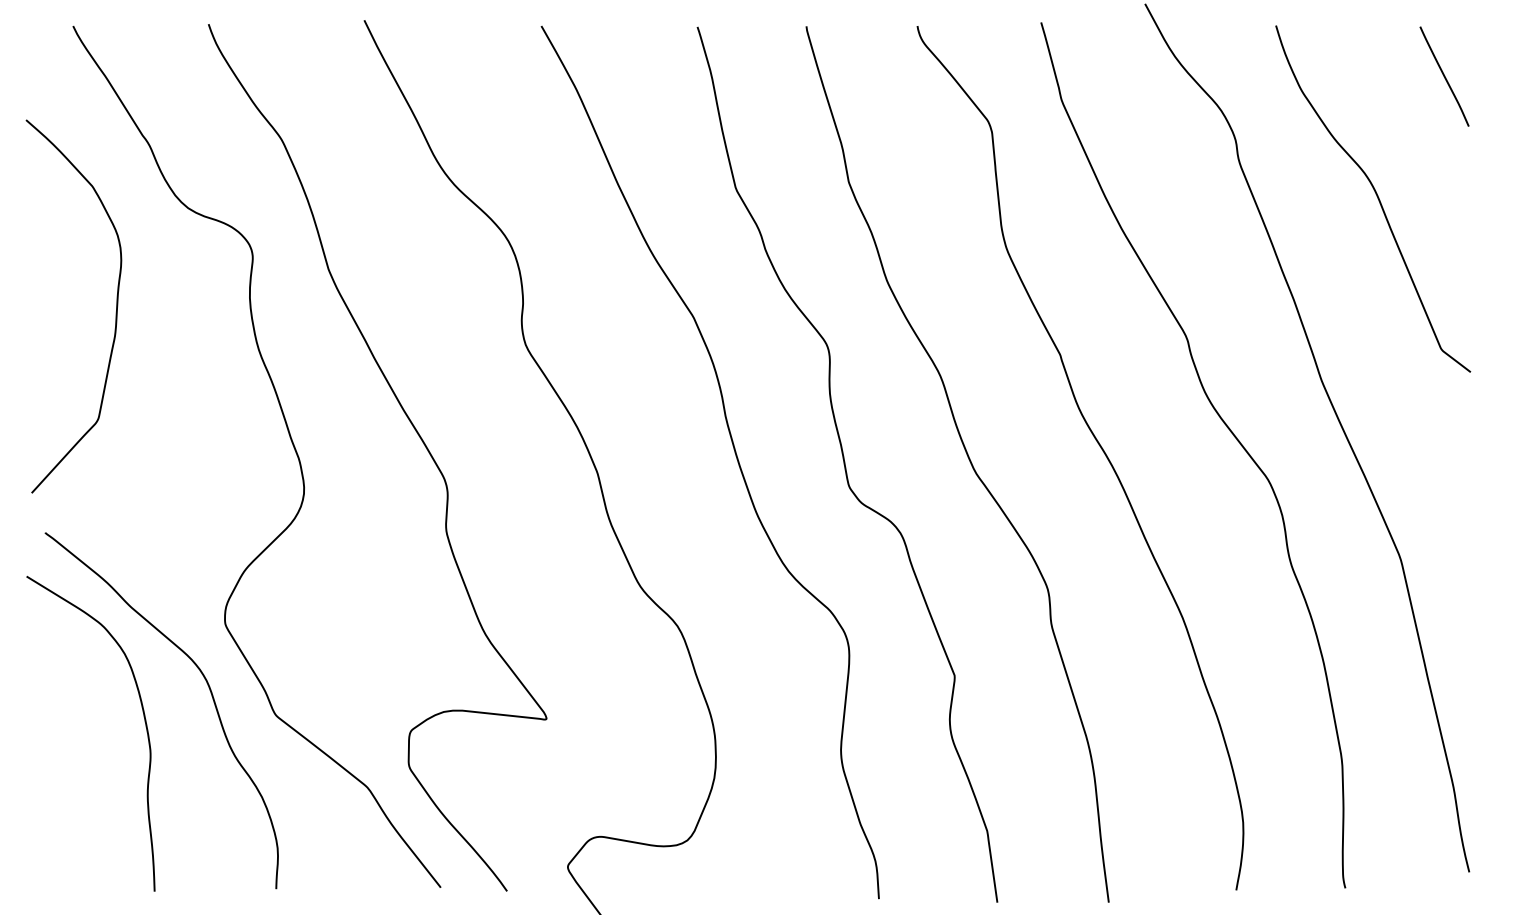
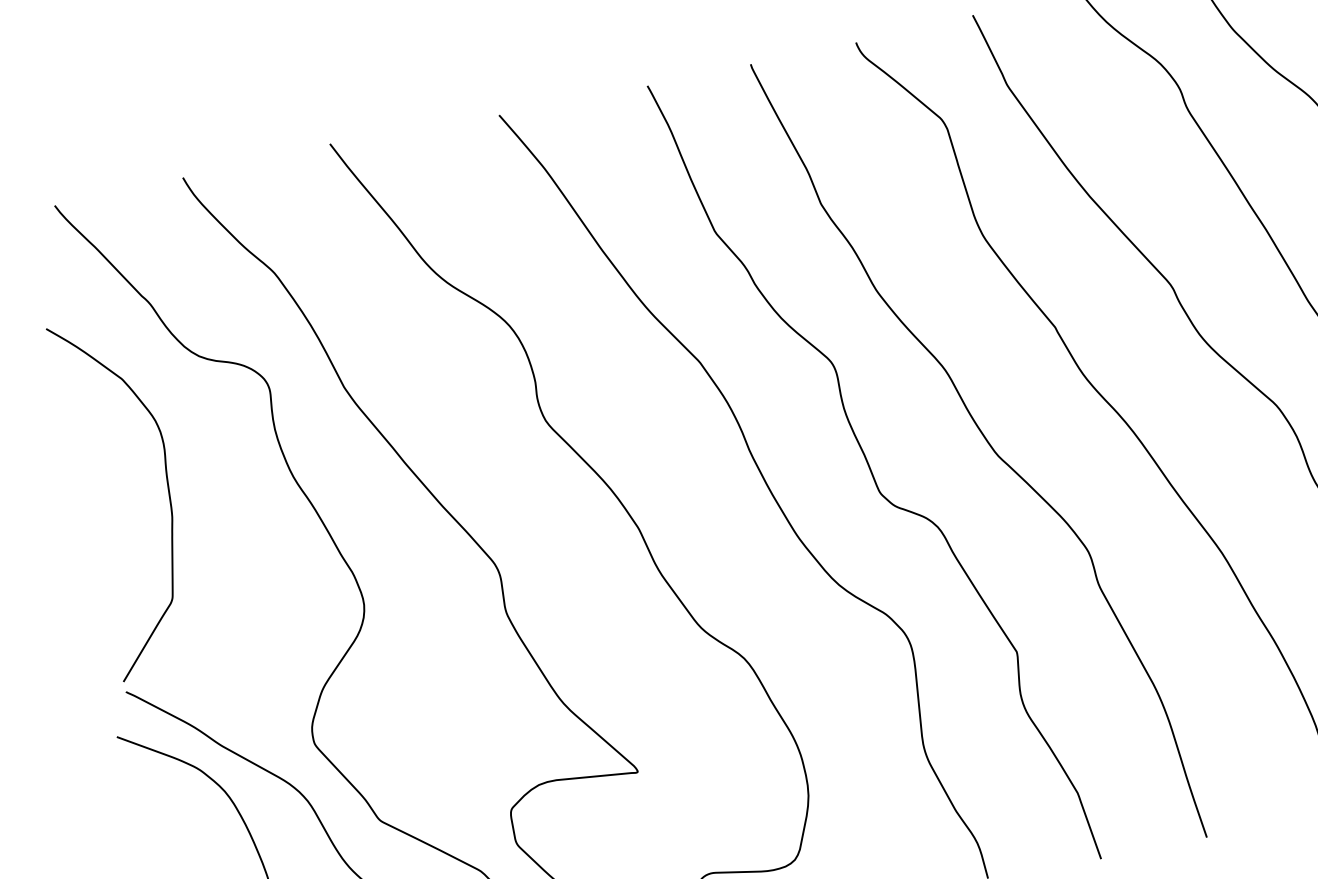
curve: (115, 312) -> (168, 494), moved

